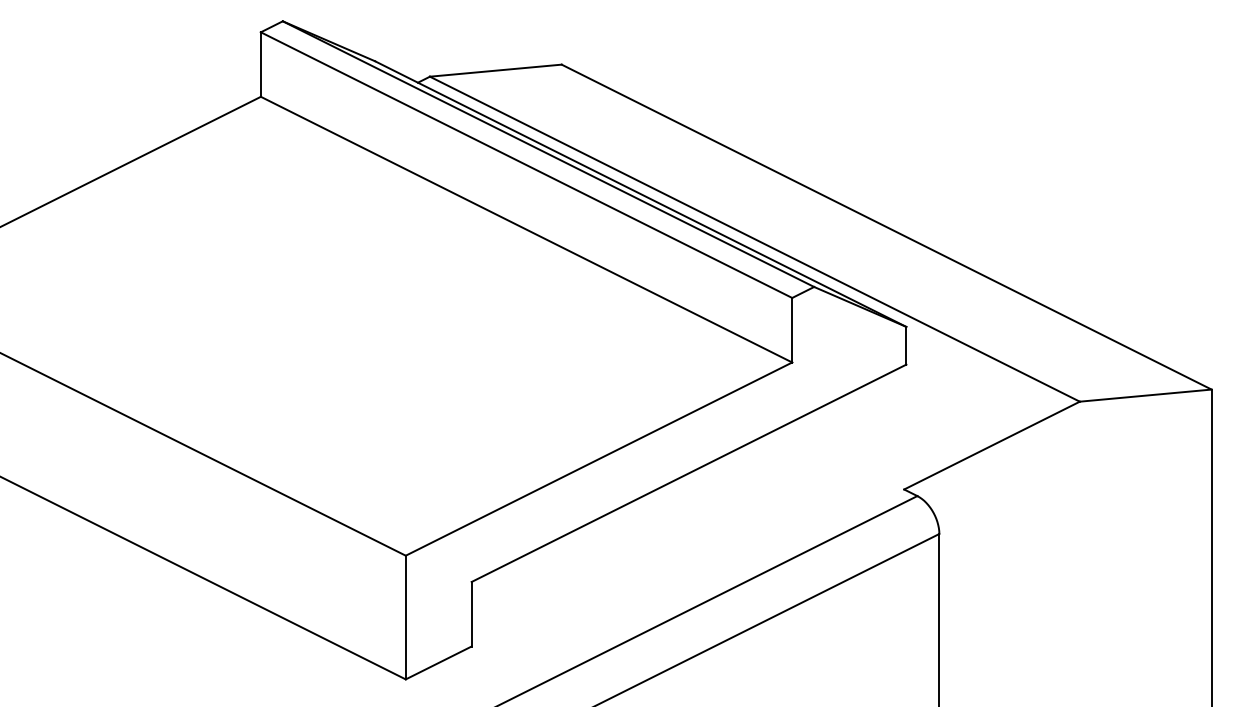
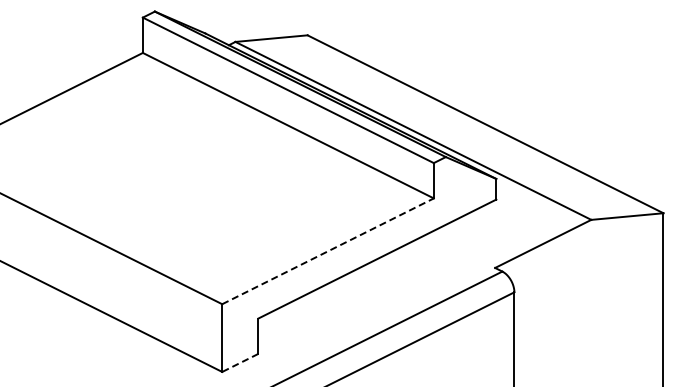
line: (599, 459) -> (328, 251), solid -> dashed
line: (437, 663) -> (239, 363), solid -> dashed

